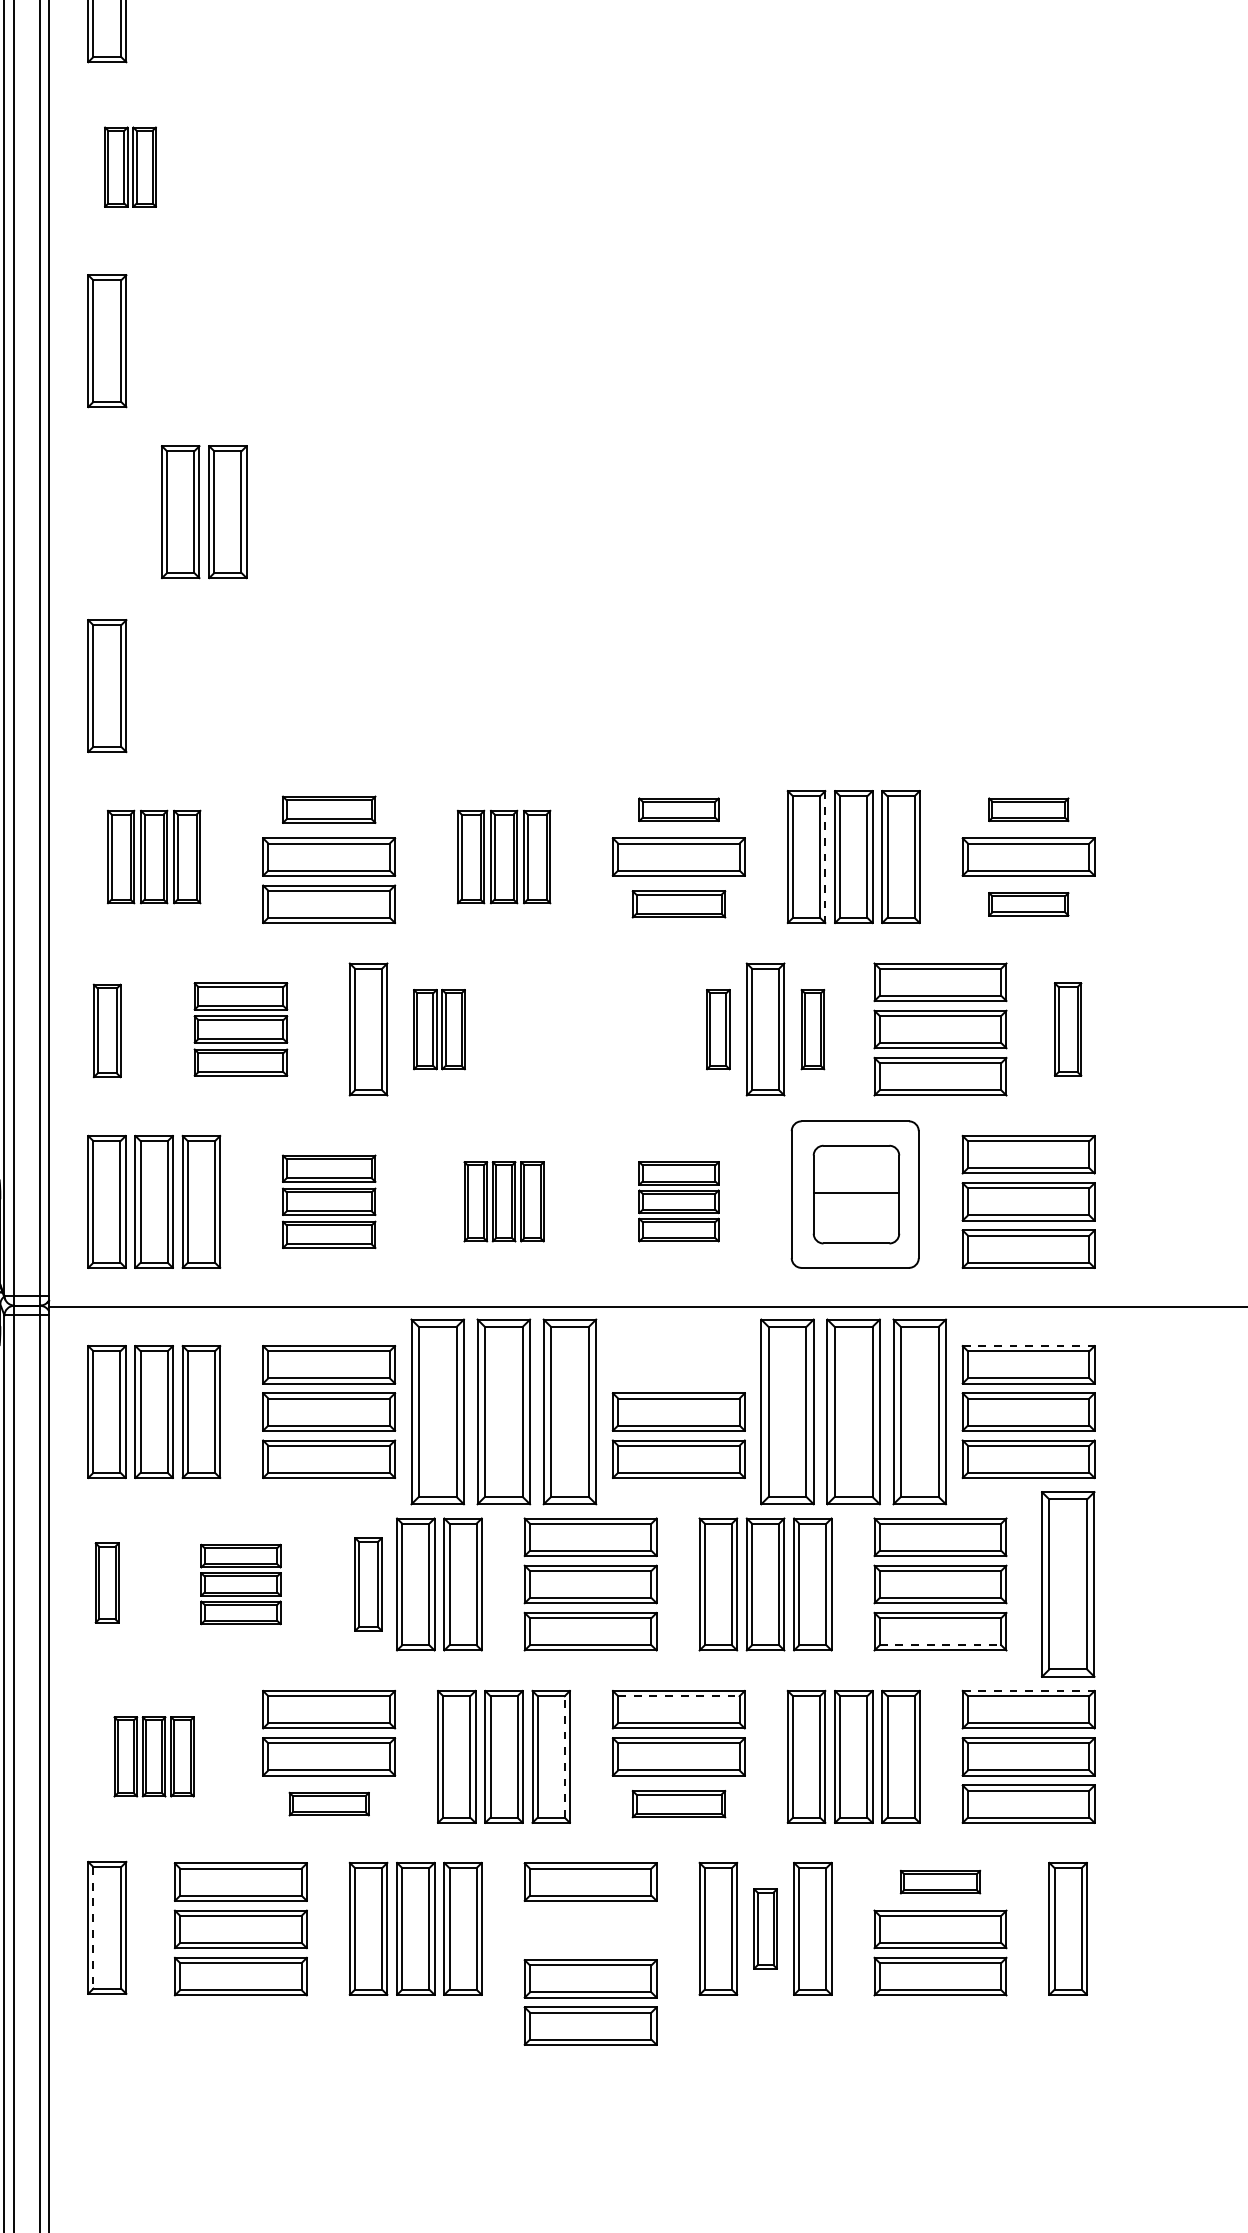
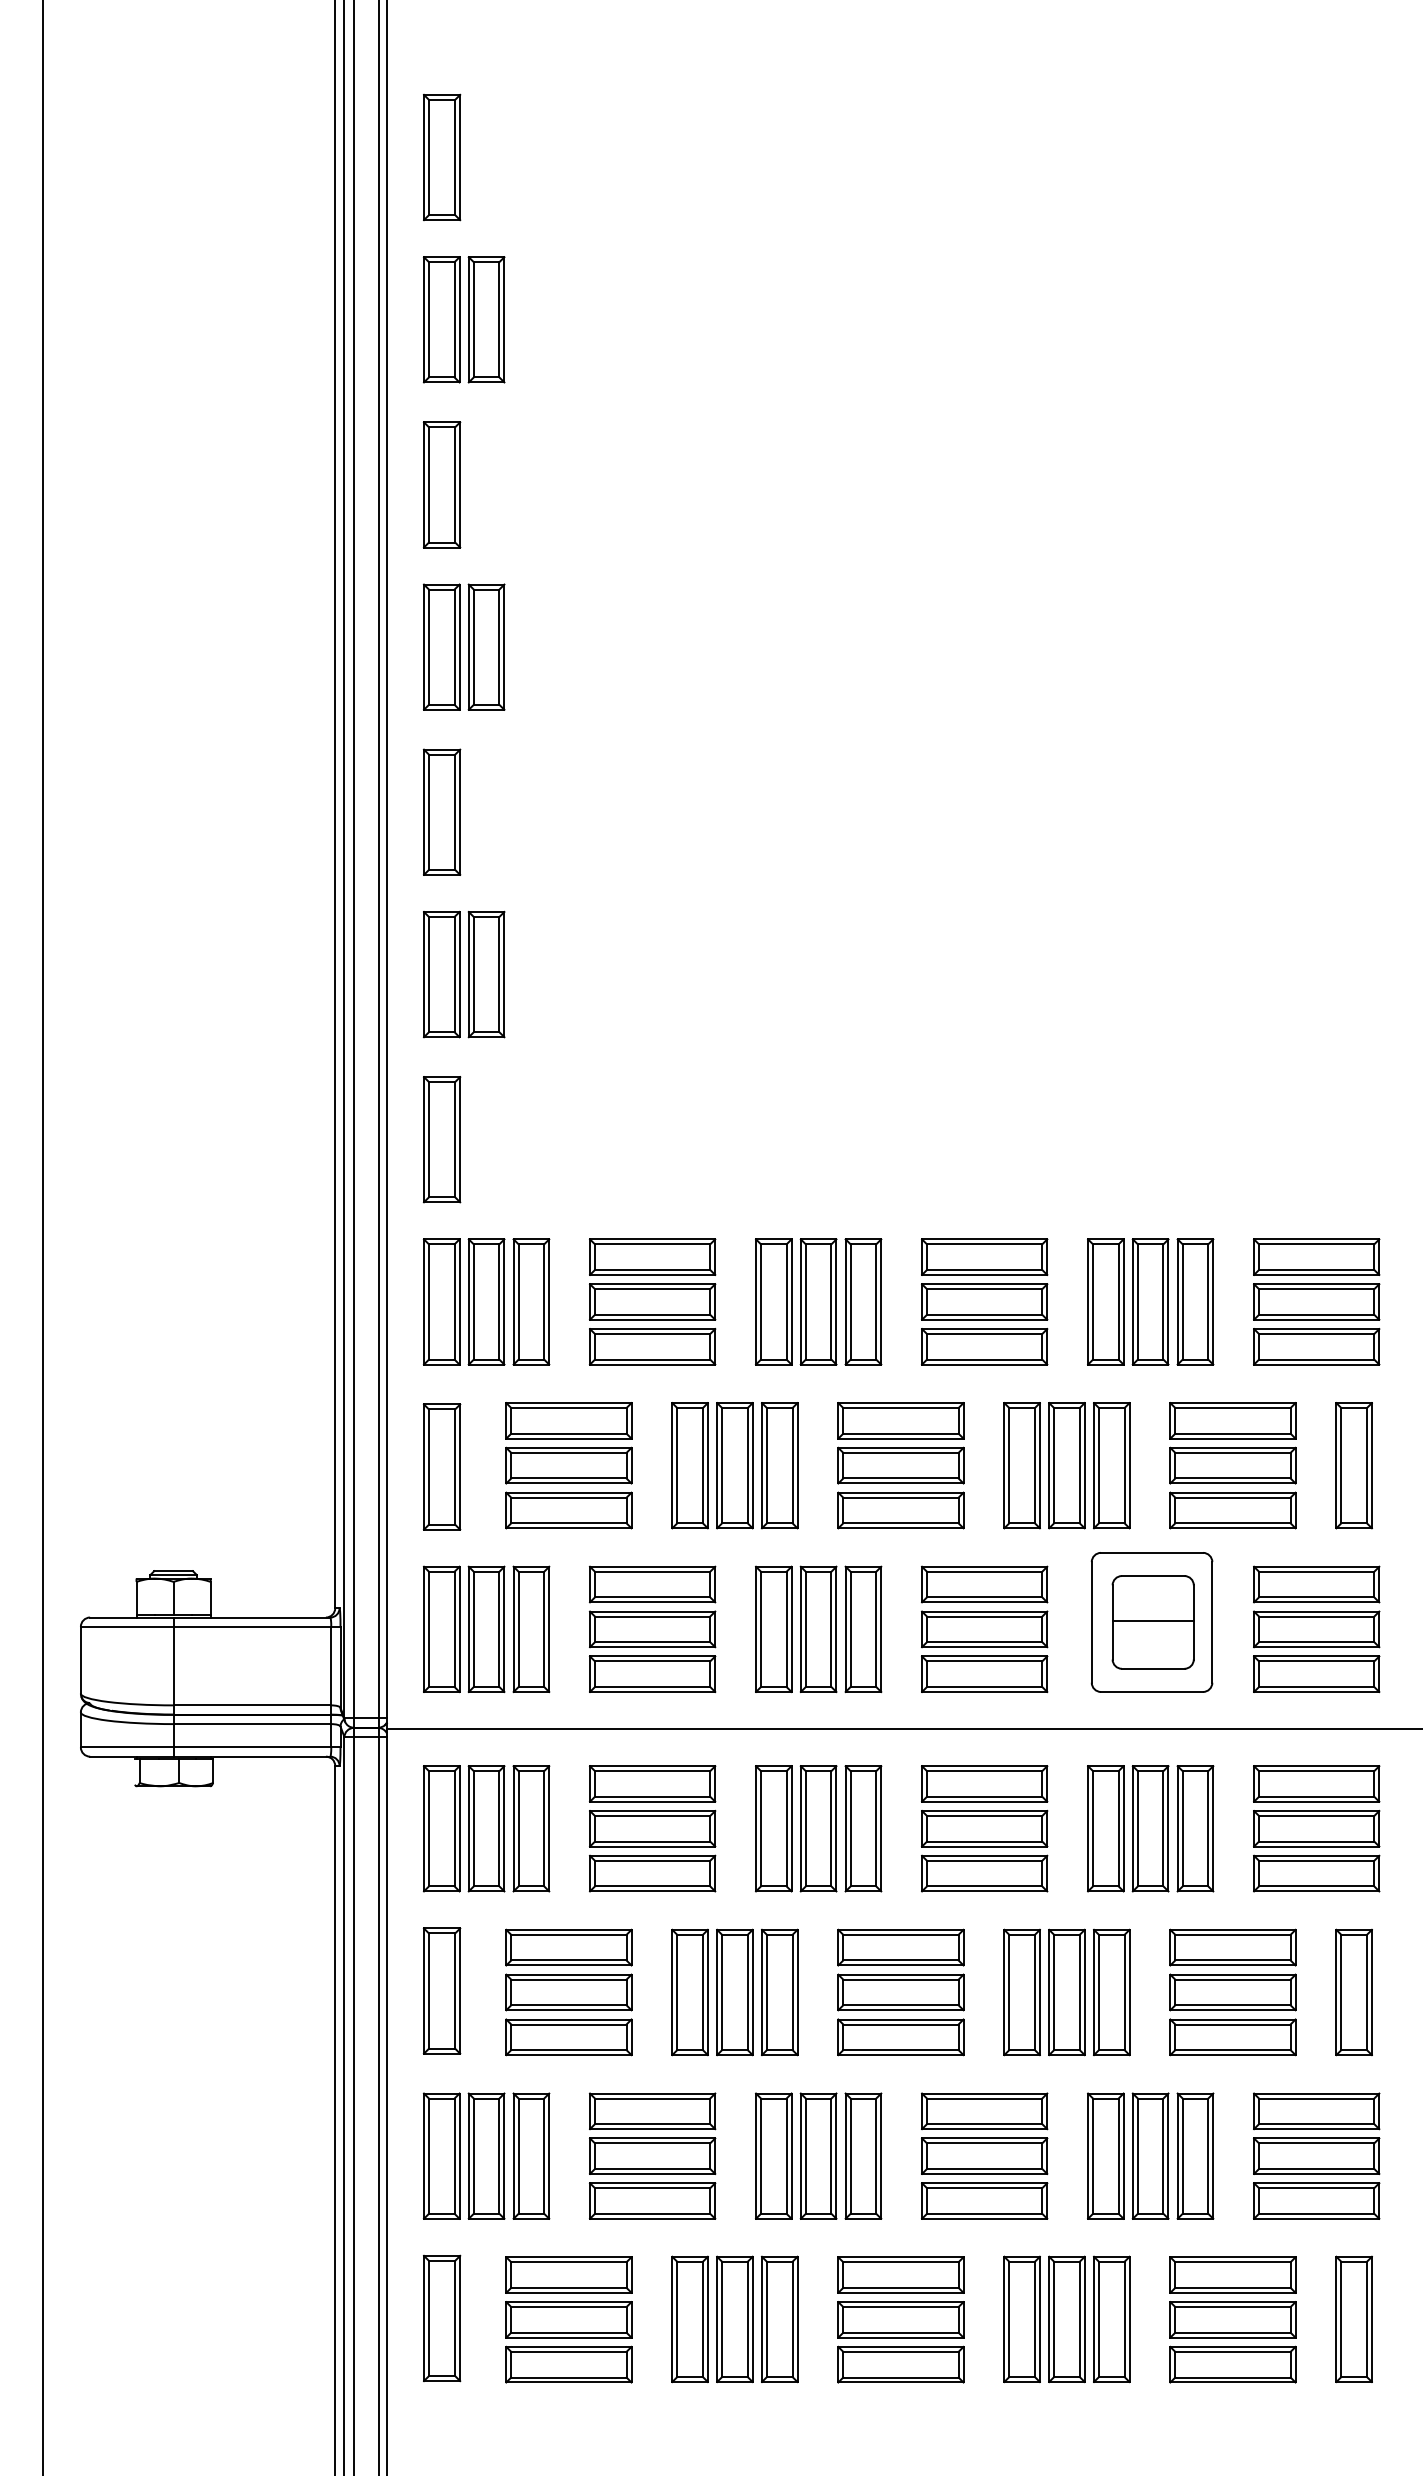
part: (129, 166) -> (463, 646), size x1.67
part: (204, 512) -> (464, 974), moved
part: (328, 809) -> (652, 1256), size x1.43
part: (678, 809) -> (984, 1256), size x1.67
part: (1028, 809) -> (1316, 1256), size x1.67
part: (154, 856) -> (486, 1301), size x1.43
part: (503, 856) -> (818, 1301), size x1.43
line: (825, 856) -> (1123, 1301), dashed -> solid
part: (678, 903) -> (984, 1346), size x1.43
part: (1028, 903) -> (1316, 1346), size x1.67
part: (240, 1029) -> (568, 1465), size x1.43
part: (439, 1029) -> (757, 1465), size x1.67
part: (590, 1029) -> (900, 1465), added
part: (717, 1029) -> (1021, 1465), size x1.67
part: (812, 1029) -> (1111, 1465), size x1.67
part: (1067, 1029) -> (1353, 1465), size x1.43
part: (106, 1030) -> (441, 1466), size x1.43
part: (328, 1201) -> (652, 1628), size x1.43
part: (503, 1201) -> (818, 1628), size x1.67
part: (678, 1201) -> (984, 1628), size x1.67
line: (1028, 1346) -> (1316, 1766), dashed -> solid
part: (678, 1364) -> (984, 1783), added
part: (503, 1411) -> (818, 1828), size x0.71
part: (853, 1411) -> (1150, 1828), size x0.71
part: (106, 1582) -> (441, 1990), size x1.67
part: (240, 1584) -> (568, 1992), size x1.67
part: (367, 1584) -> (689, 1992), size x1.43
part: (1067, 1584) -> (1353, 1992), size x0.71
line: (940, 1645) -> (1232, 2050), dashed -> solid
line: (1028, 1690) -> (1316, 2093), dashed -> solid
line: (678, 1696) -> (984, 2098), dashed -> solid
part: (154, 1756) -> (486, 2155), size x1.67
line: (564, 1757) -> (876, 2156), dashed -> solid
part: (328, 1803) -> (652, 2200), size x1.67
part: (678, 1803) -> (984, 2200), size x1.43
part: (940, 1881) -> (1232, 2274), size x1.67
line: (92, 1927) -> (428, 2318), dashed -> solid
part: (765, 1929) -> (1066, 2319), size x1.67
part: (590, 2002) -> (900, 2342), moved

